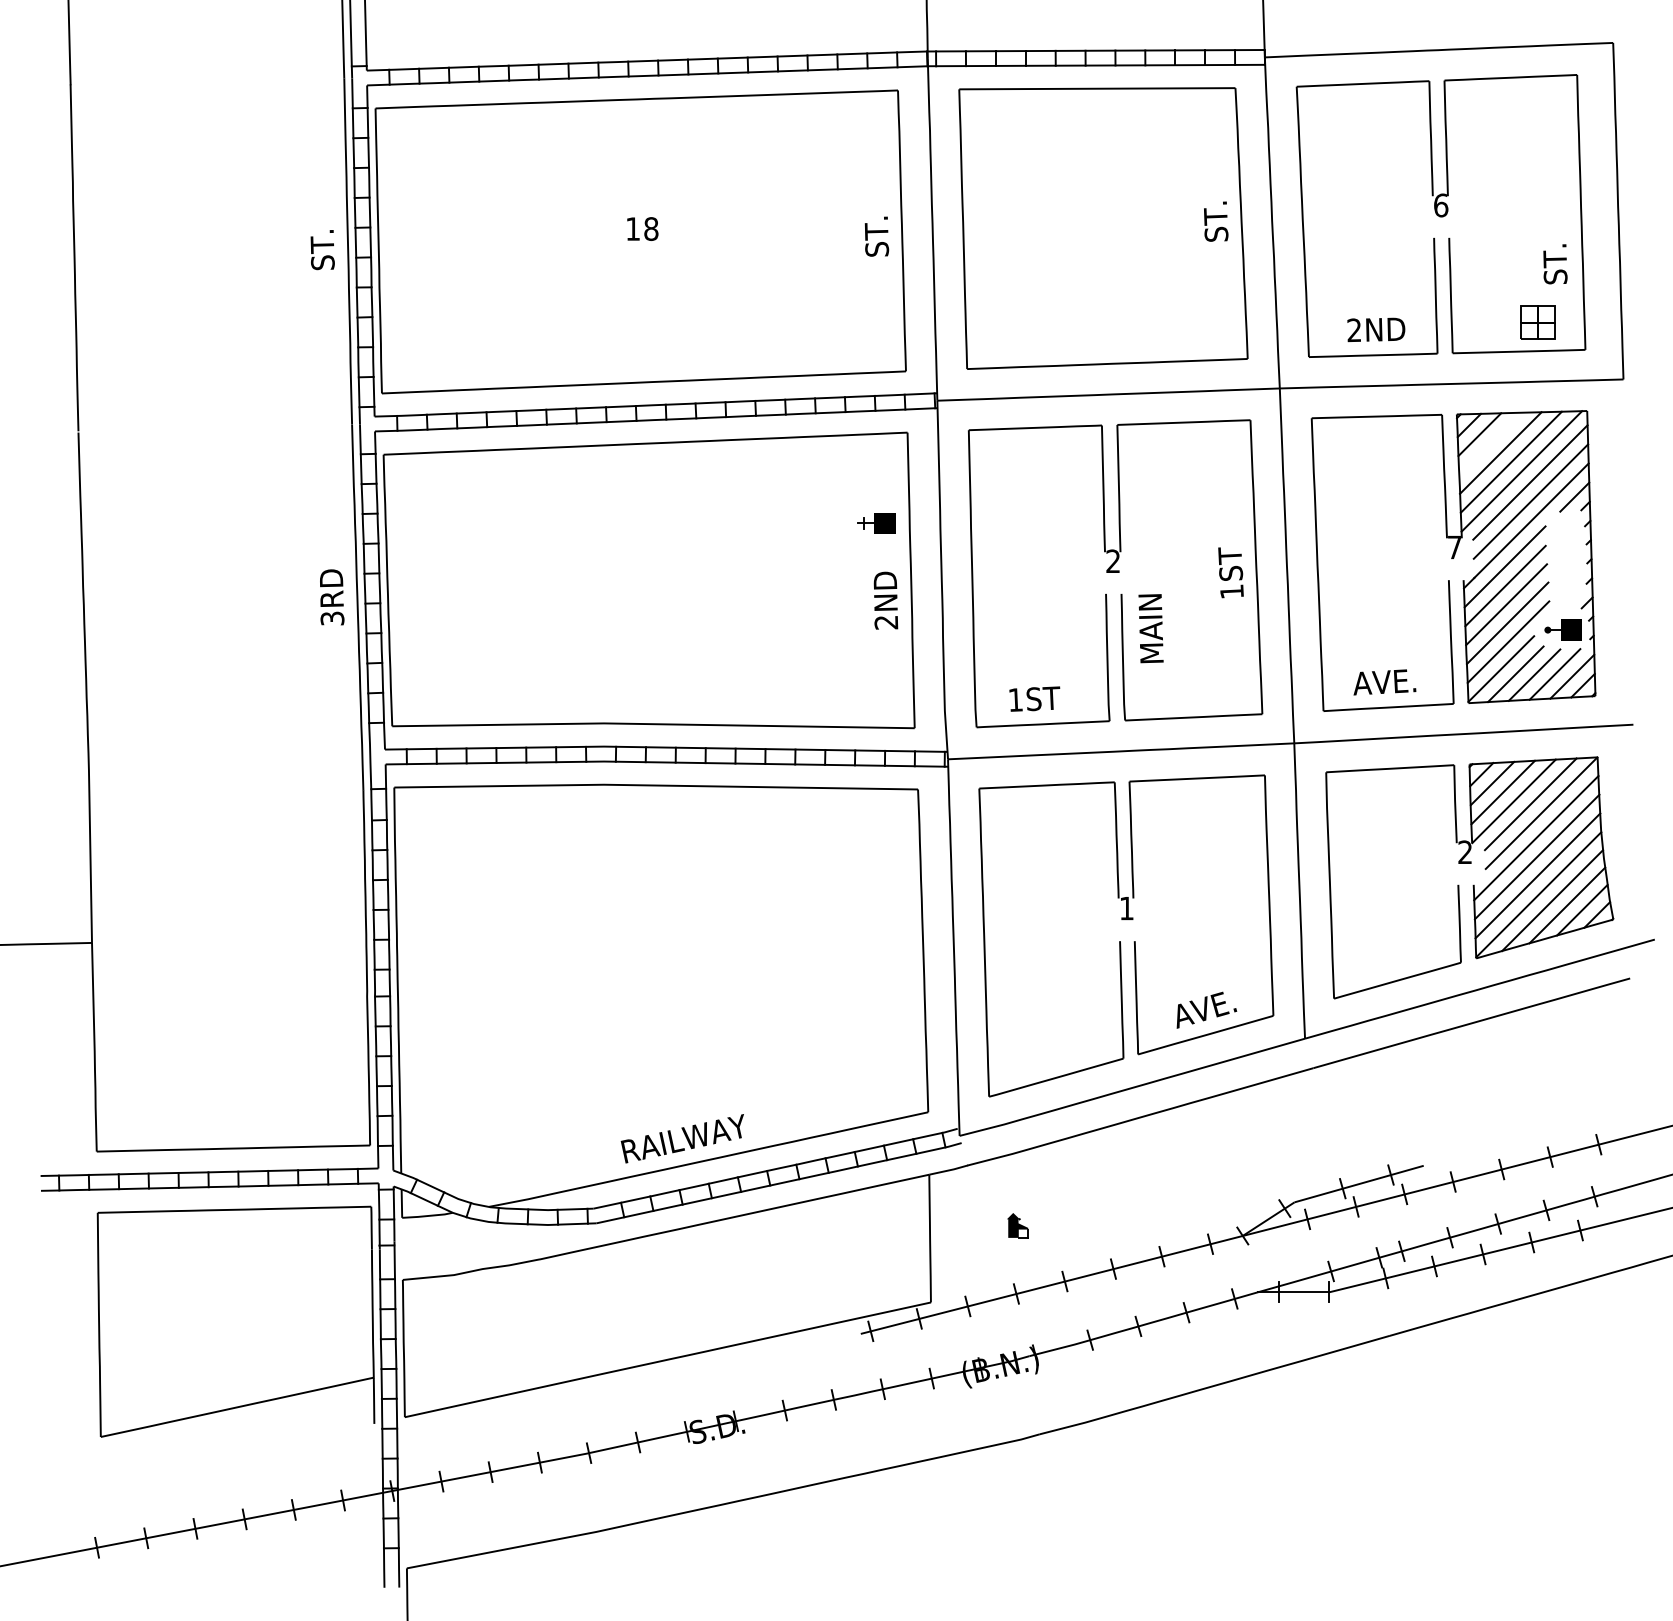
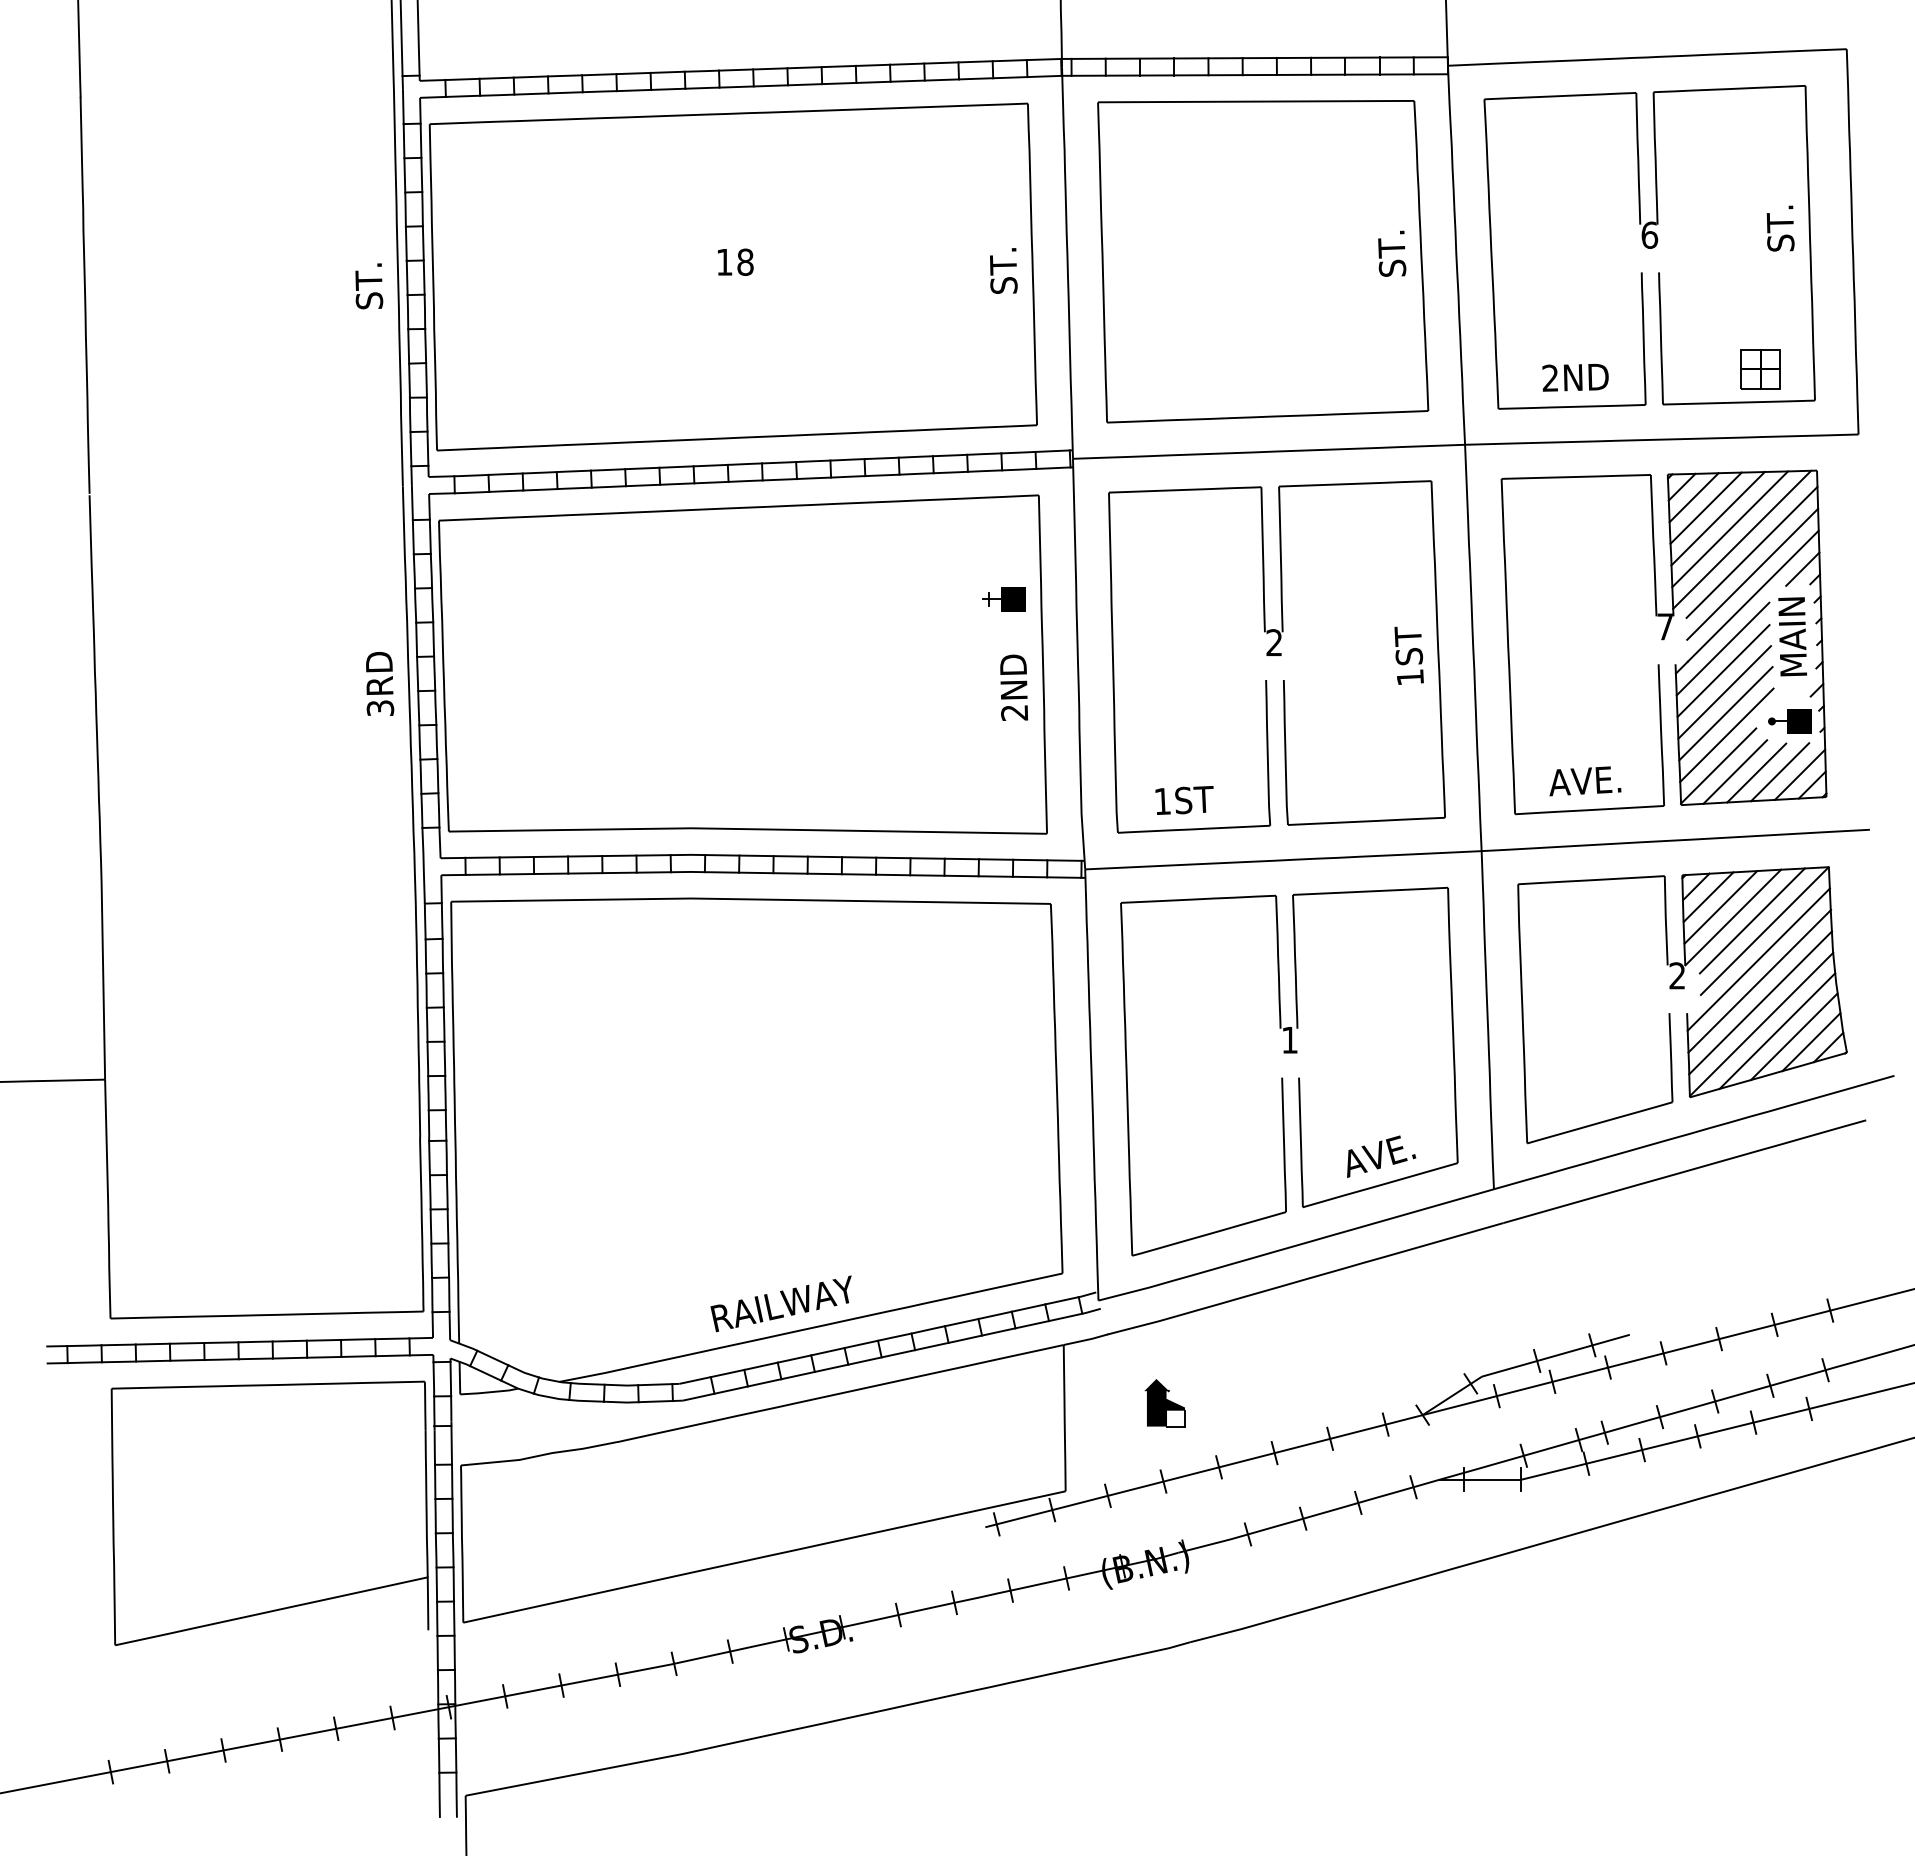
text: (1555, 264) -> (1780, 228), moved
line: (1489, 443) -> (1705, 507), added
text: (1150, 628) -> (1792, 636), moved
part: (1017, 1225) -> (1164, 1403), size x1.67

